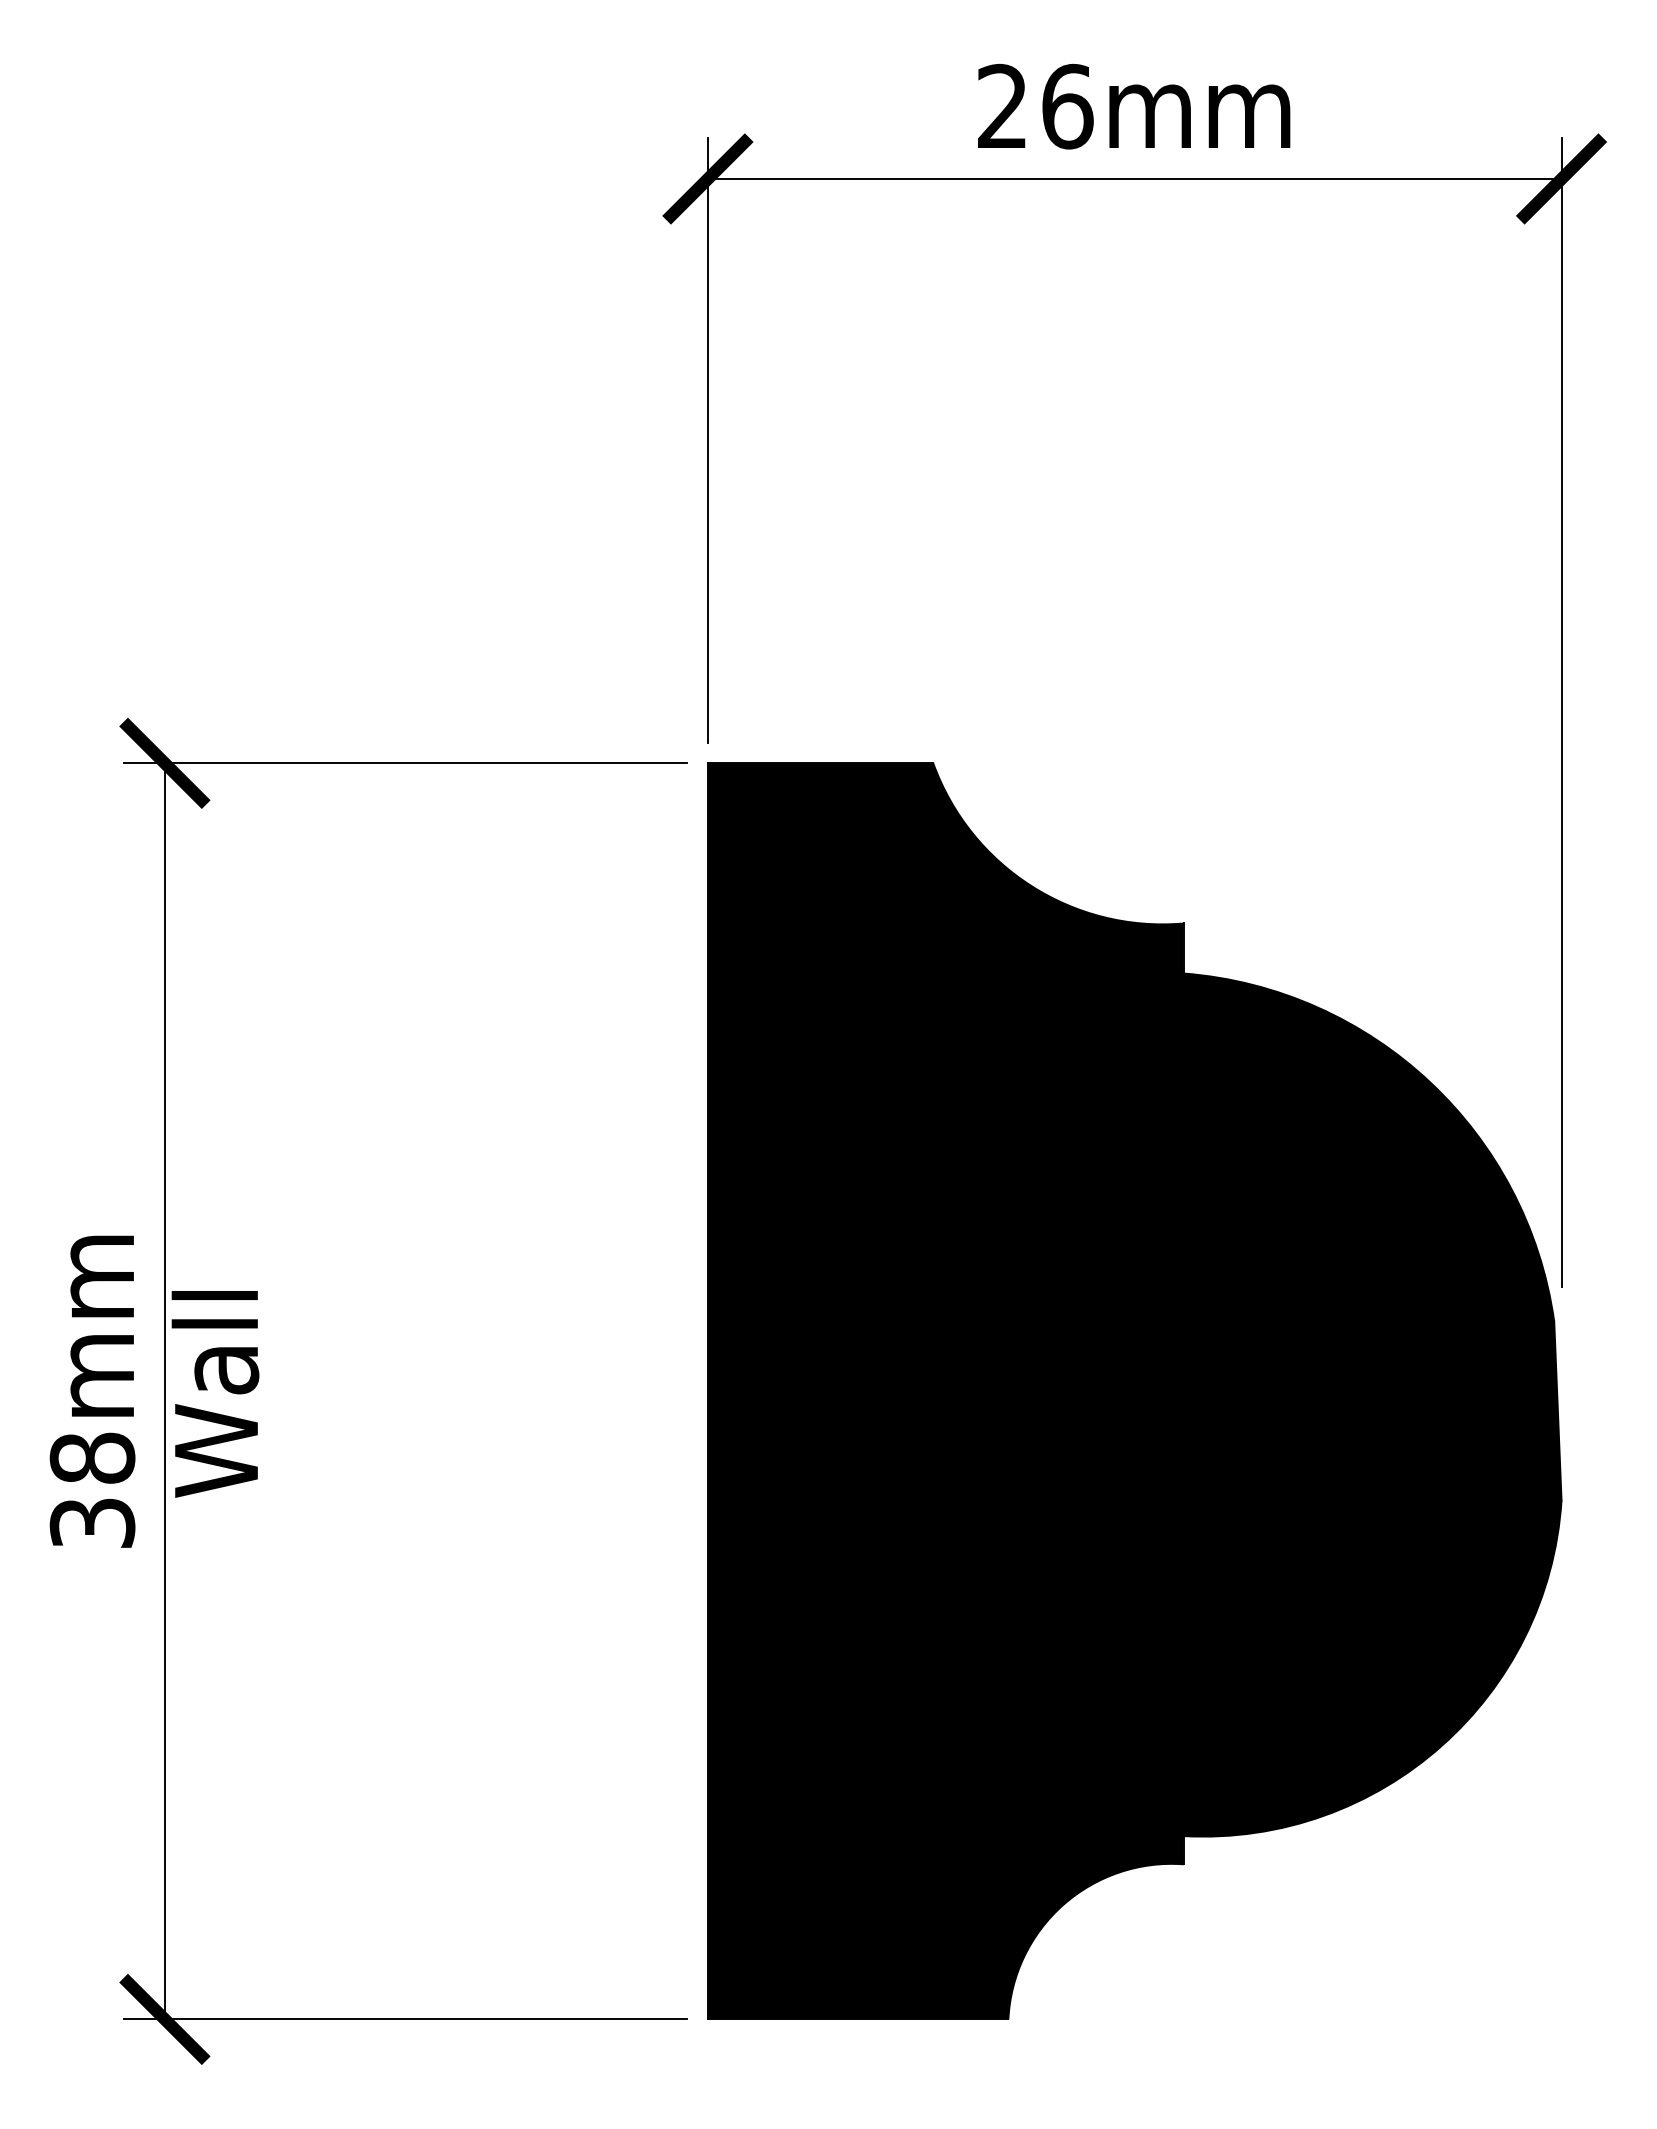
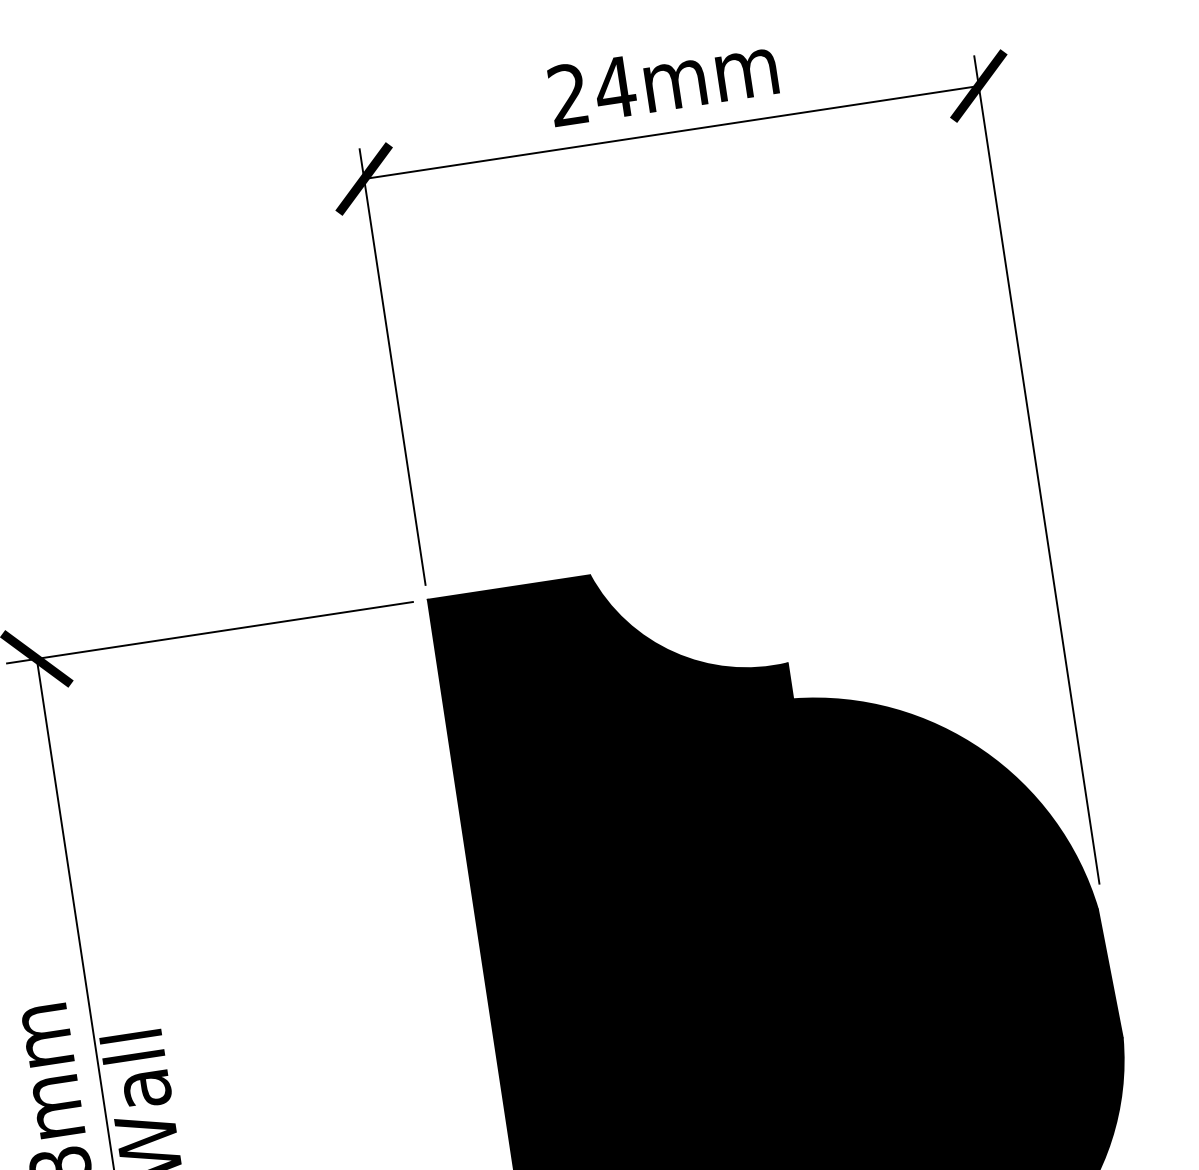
text: (1067, 106) -> (615, 87), 26mm -> 24mm

